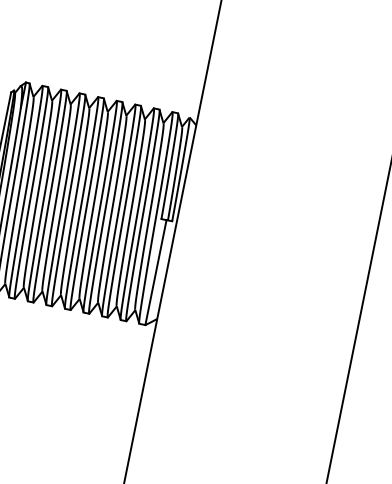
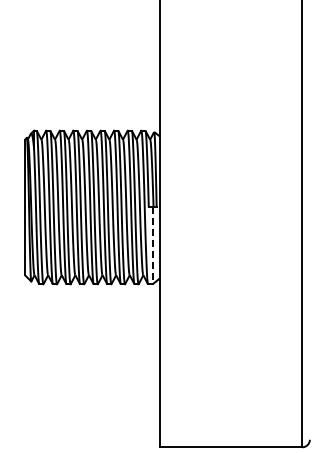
line: (155, 273) -> (152, 246), solid -> dashed

